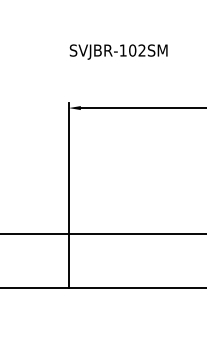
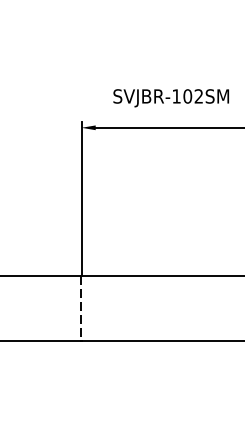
text: (118, 51) -> (170, 97), moved
line: (68, 261) -> (81, 309), solid -> dashed

